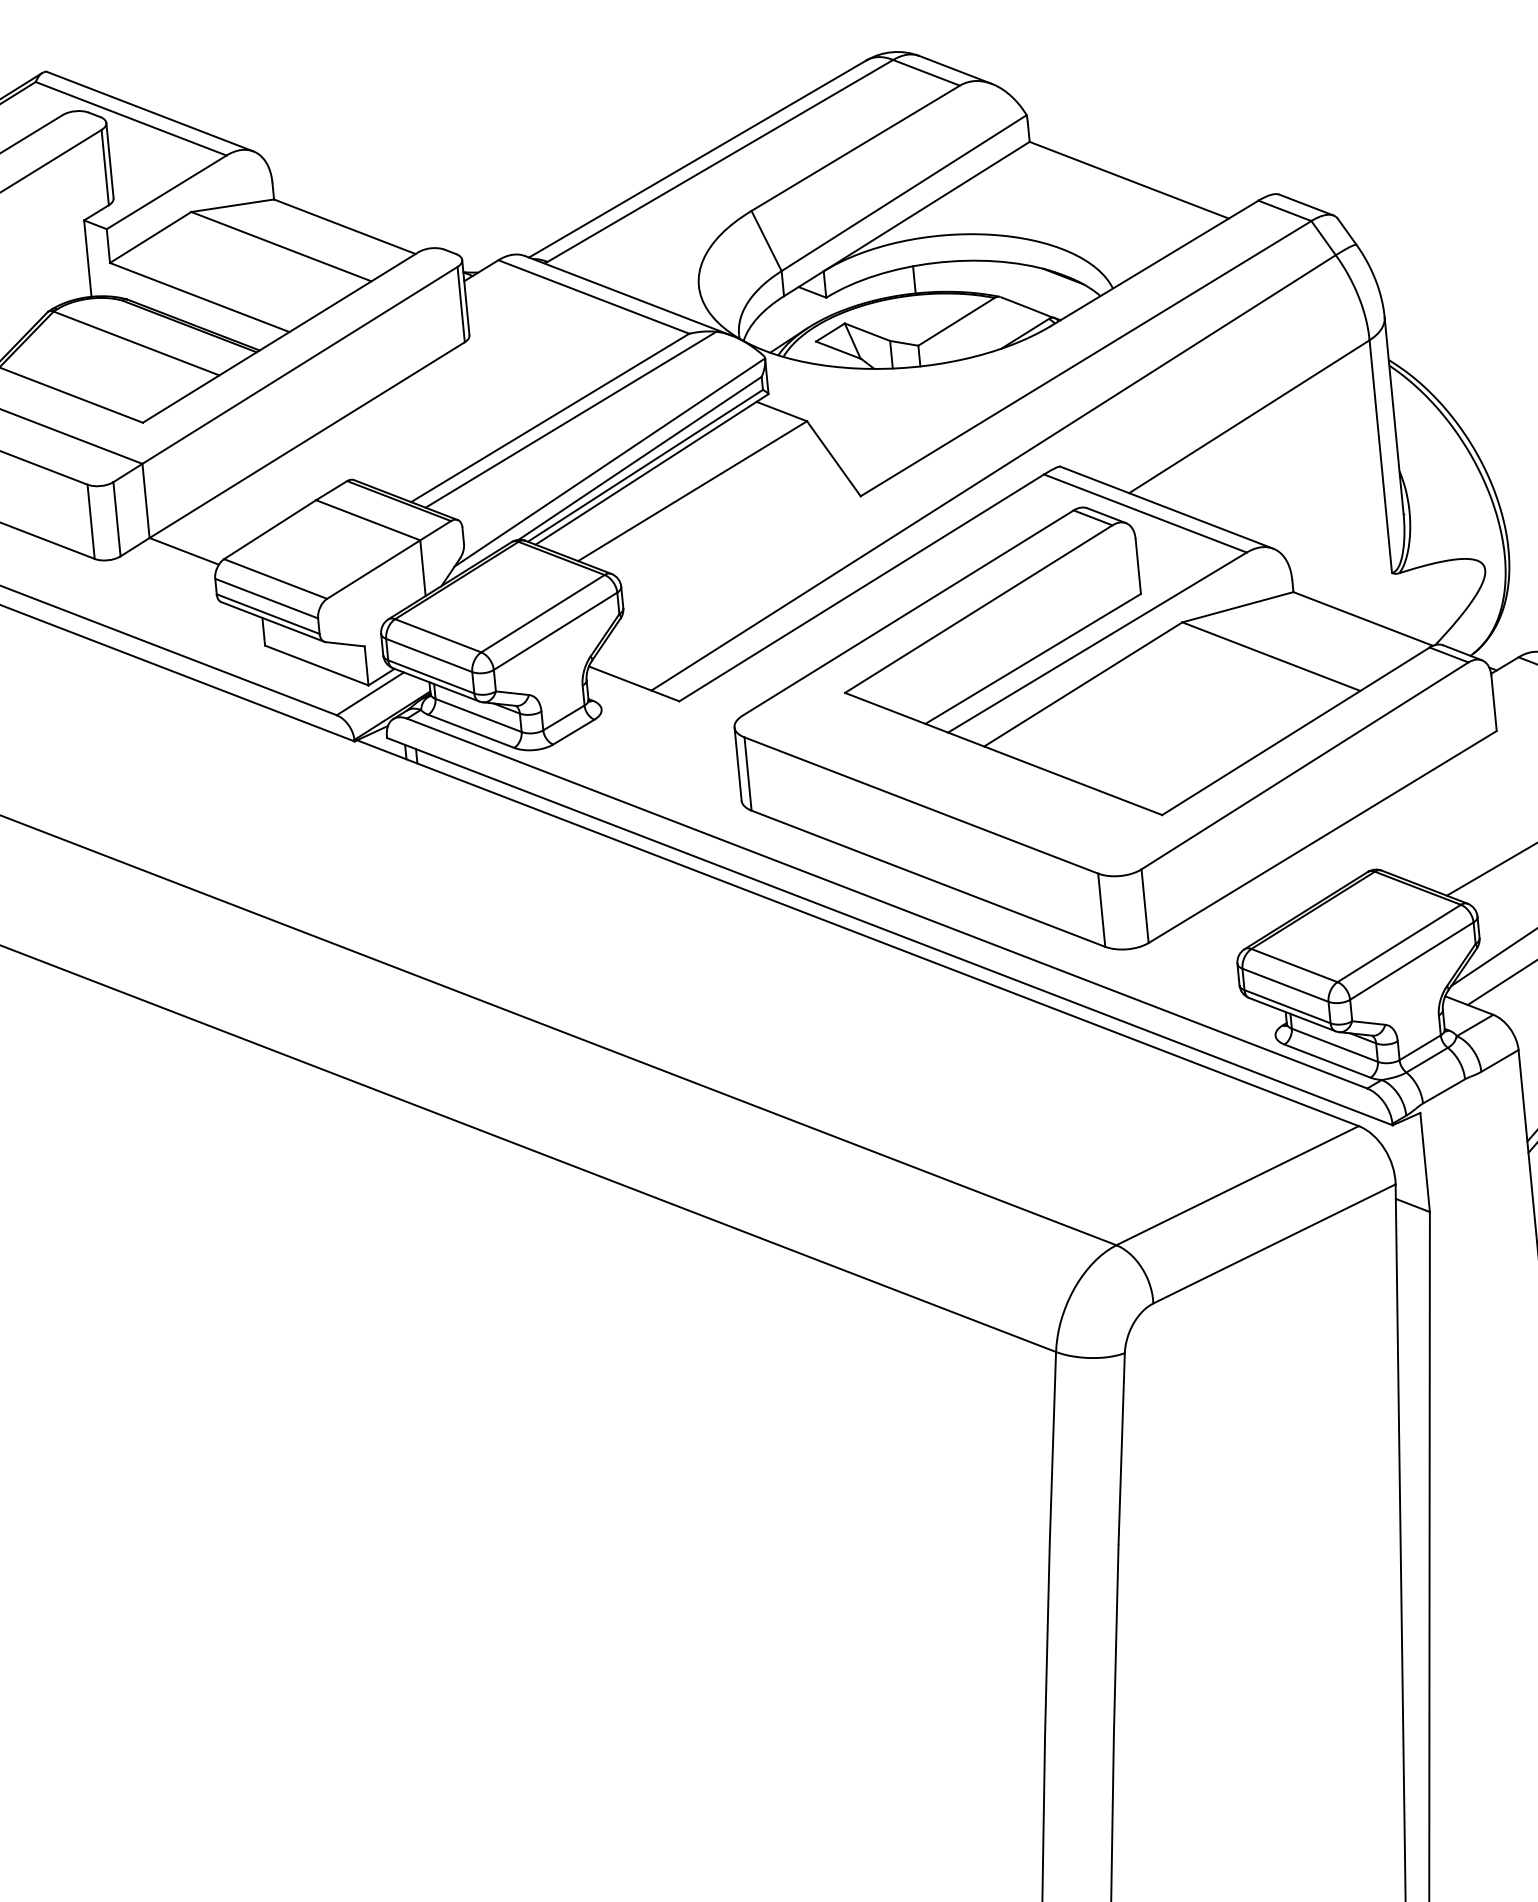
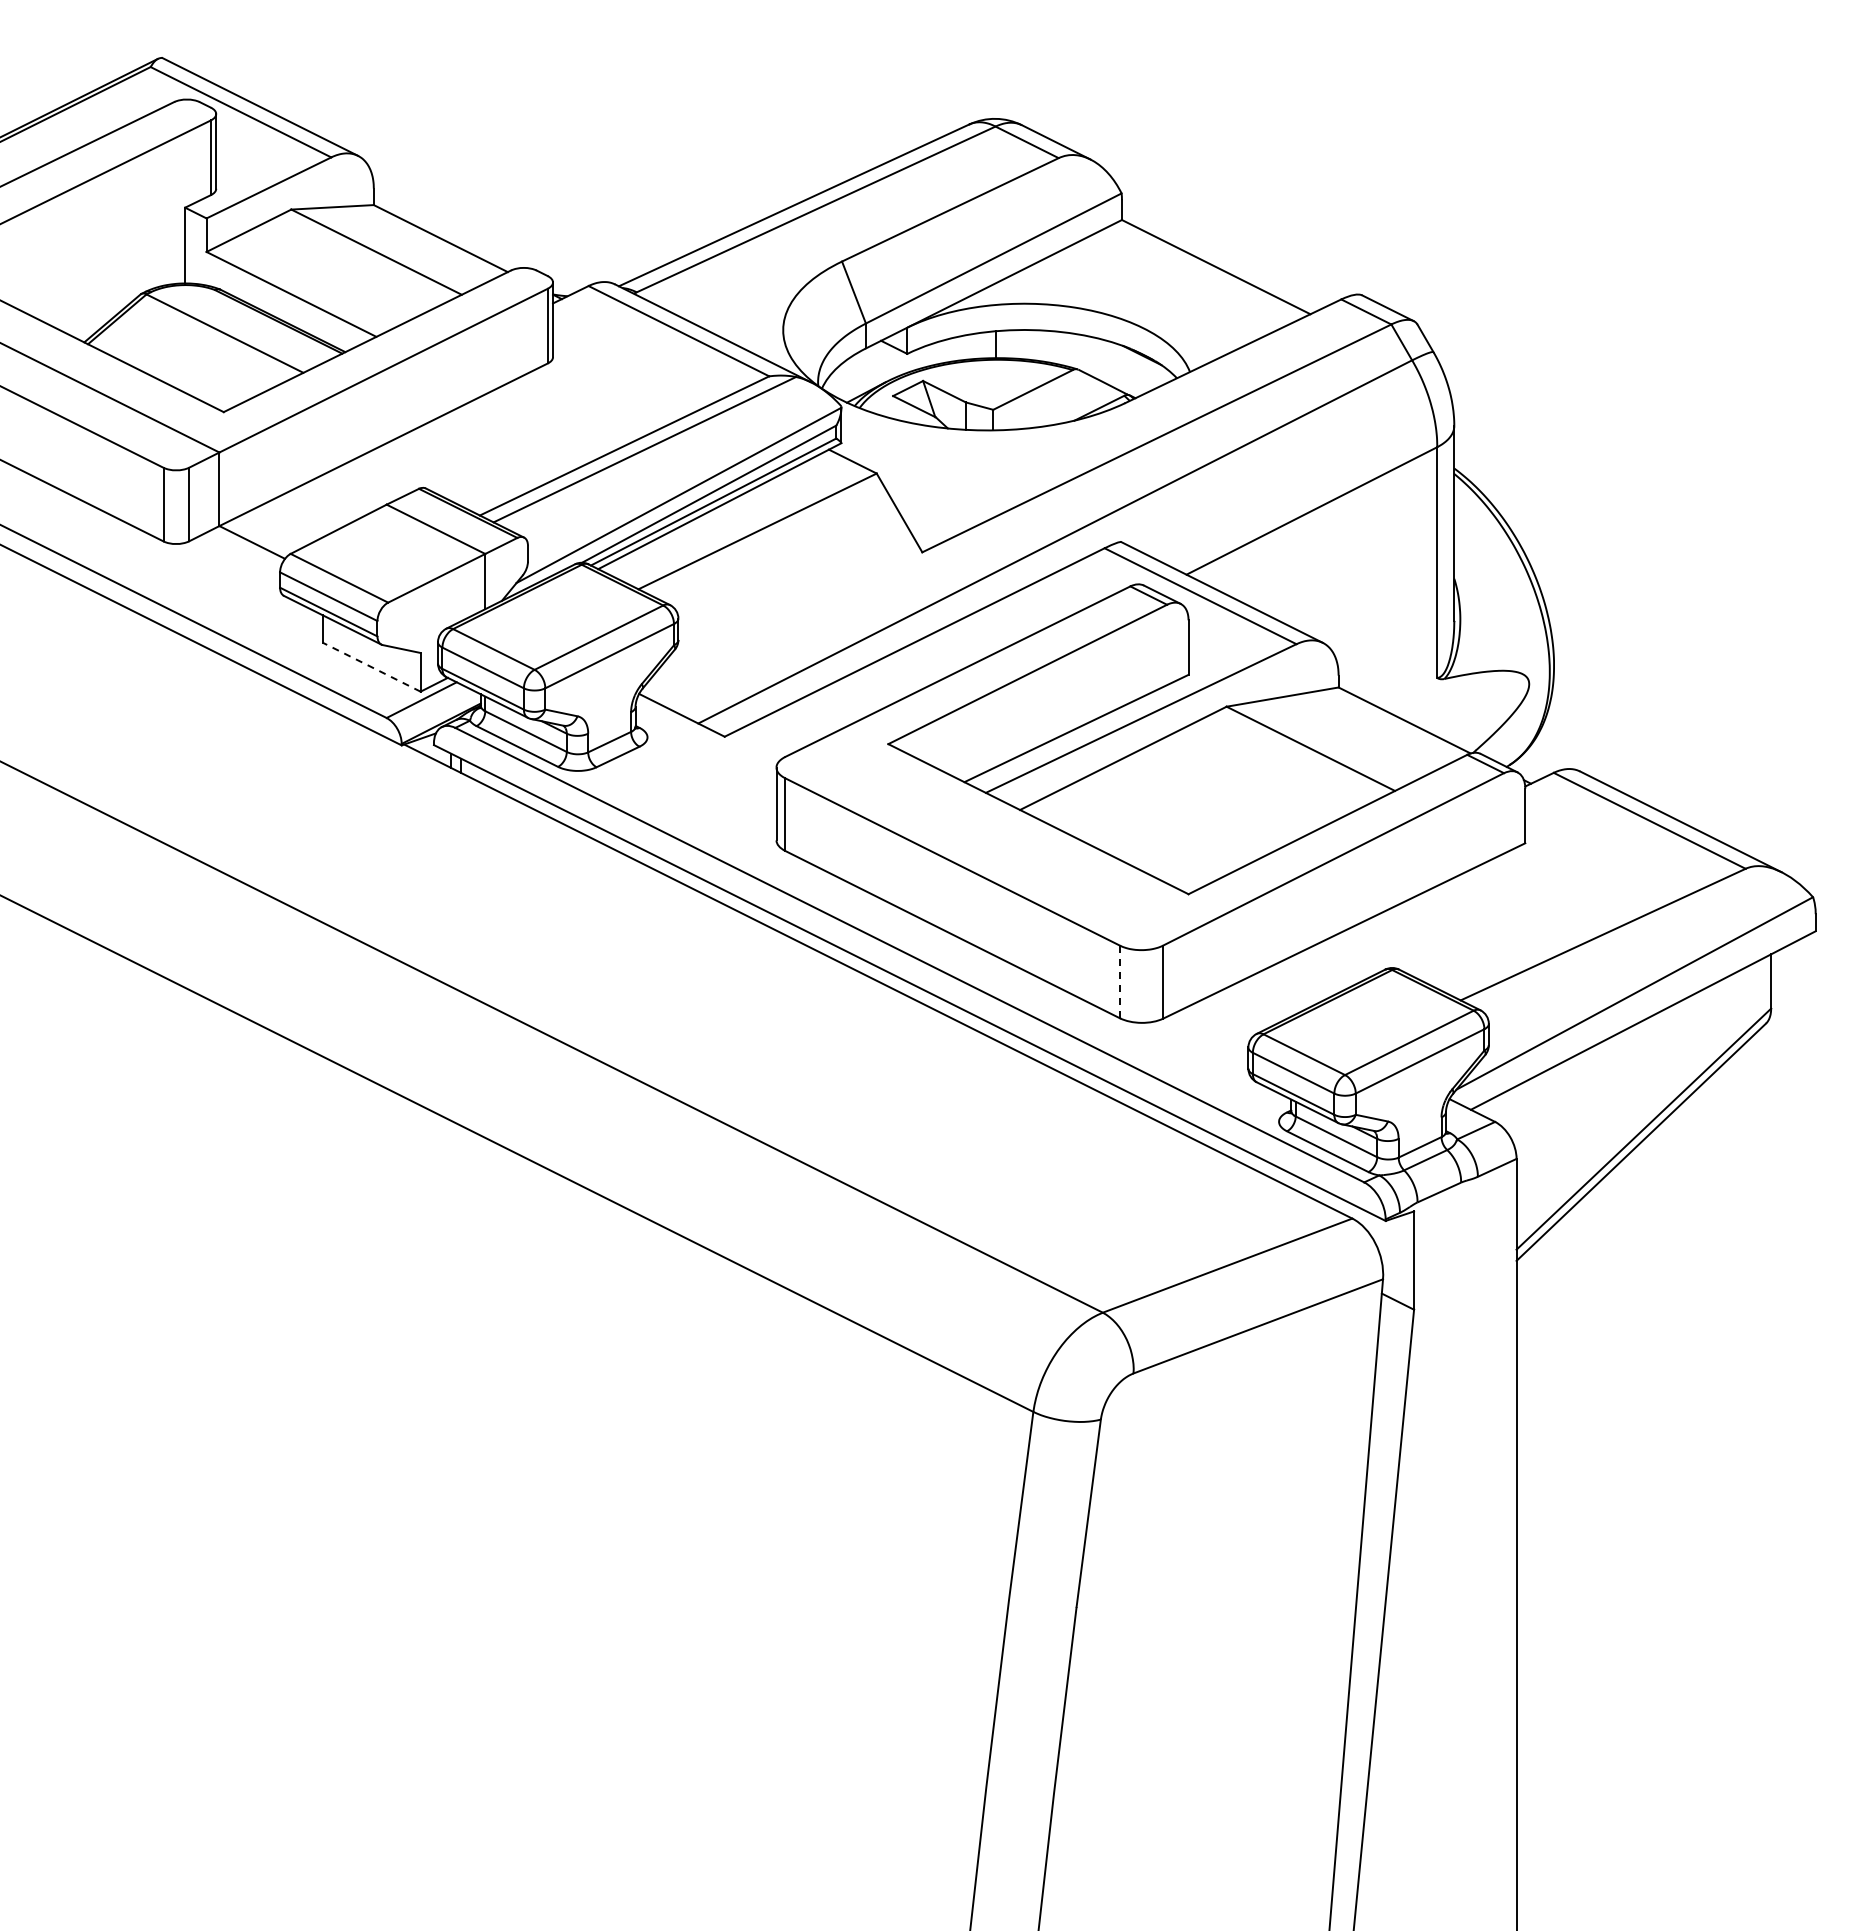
line: (316, 665) -> (371, 667), solid -> dashed
line: (1102, 910) -> (1120, 982), solid -> dashed

